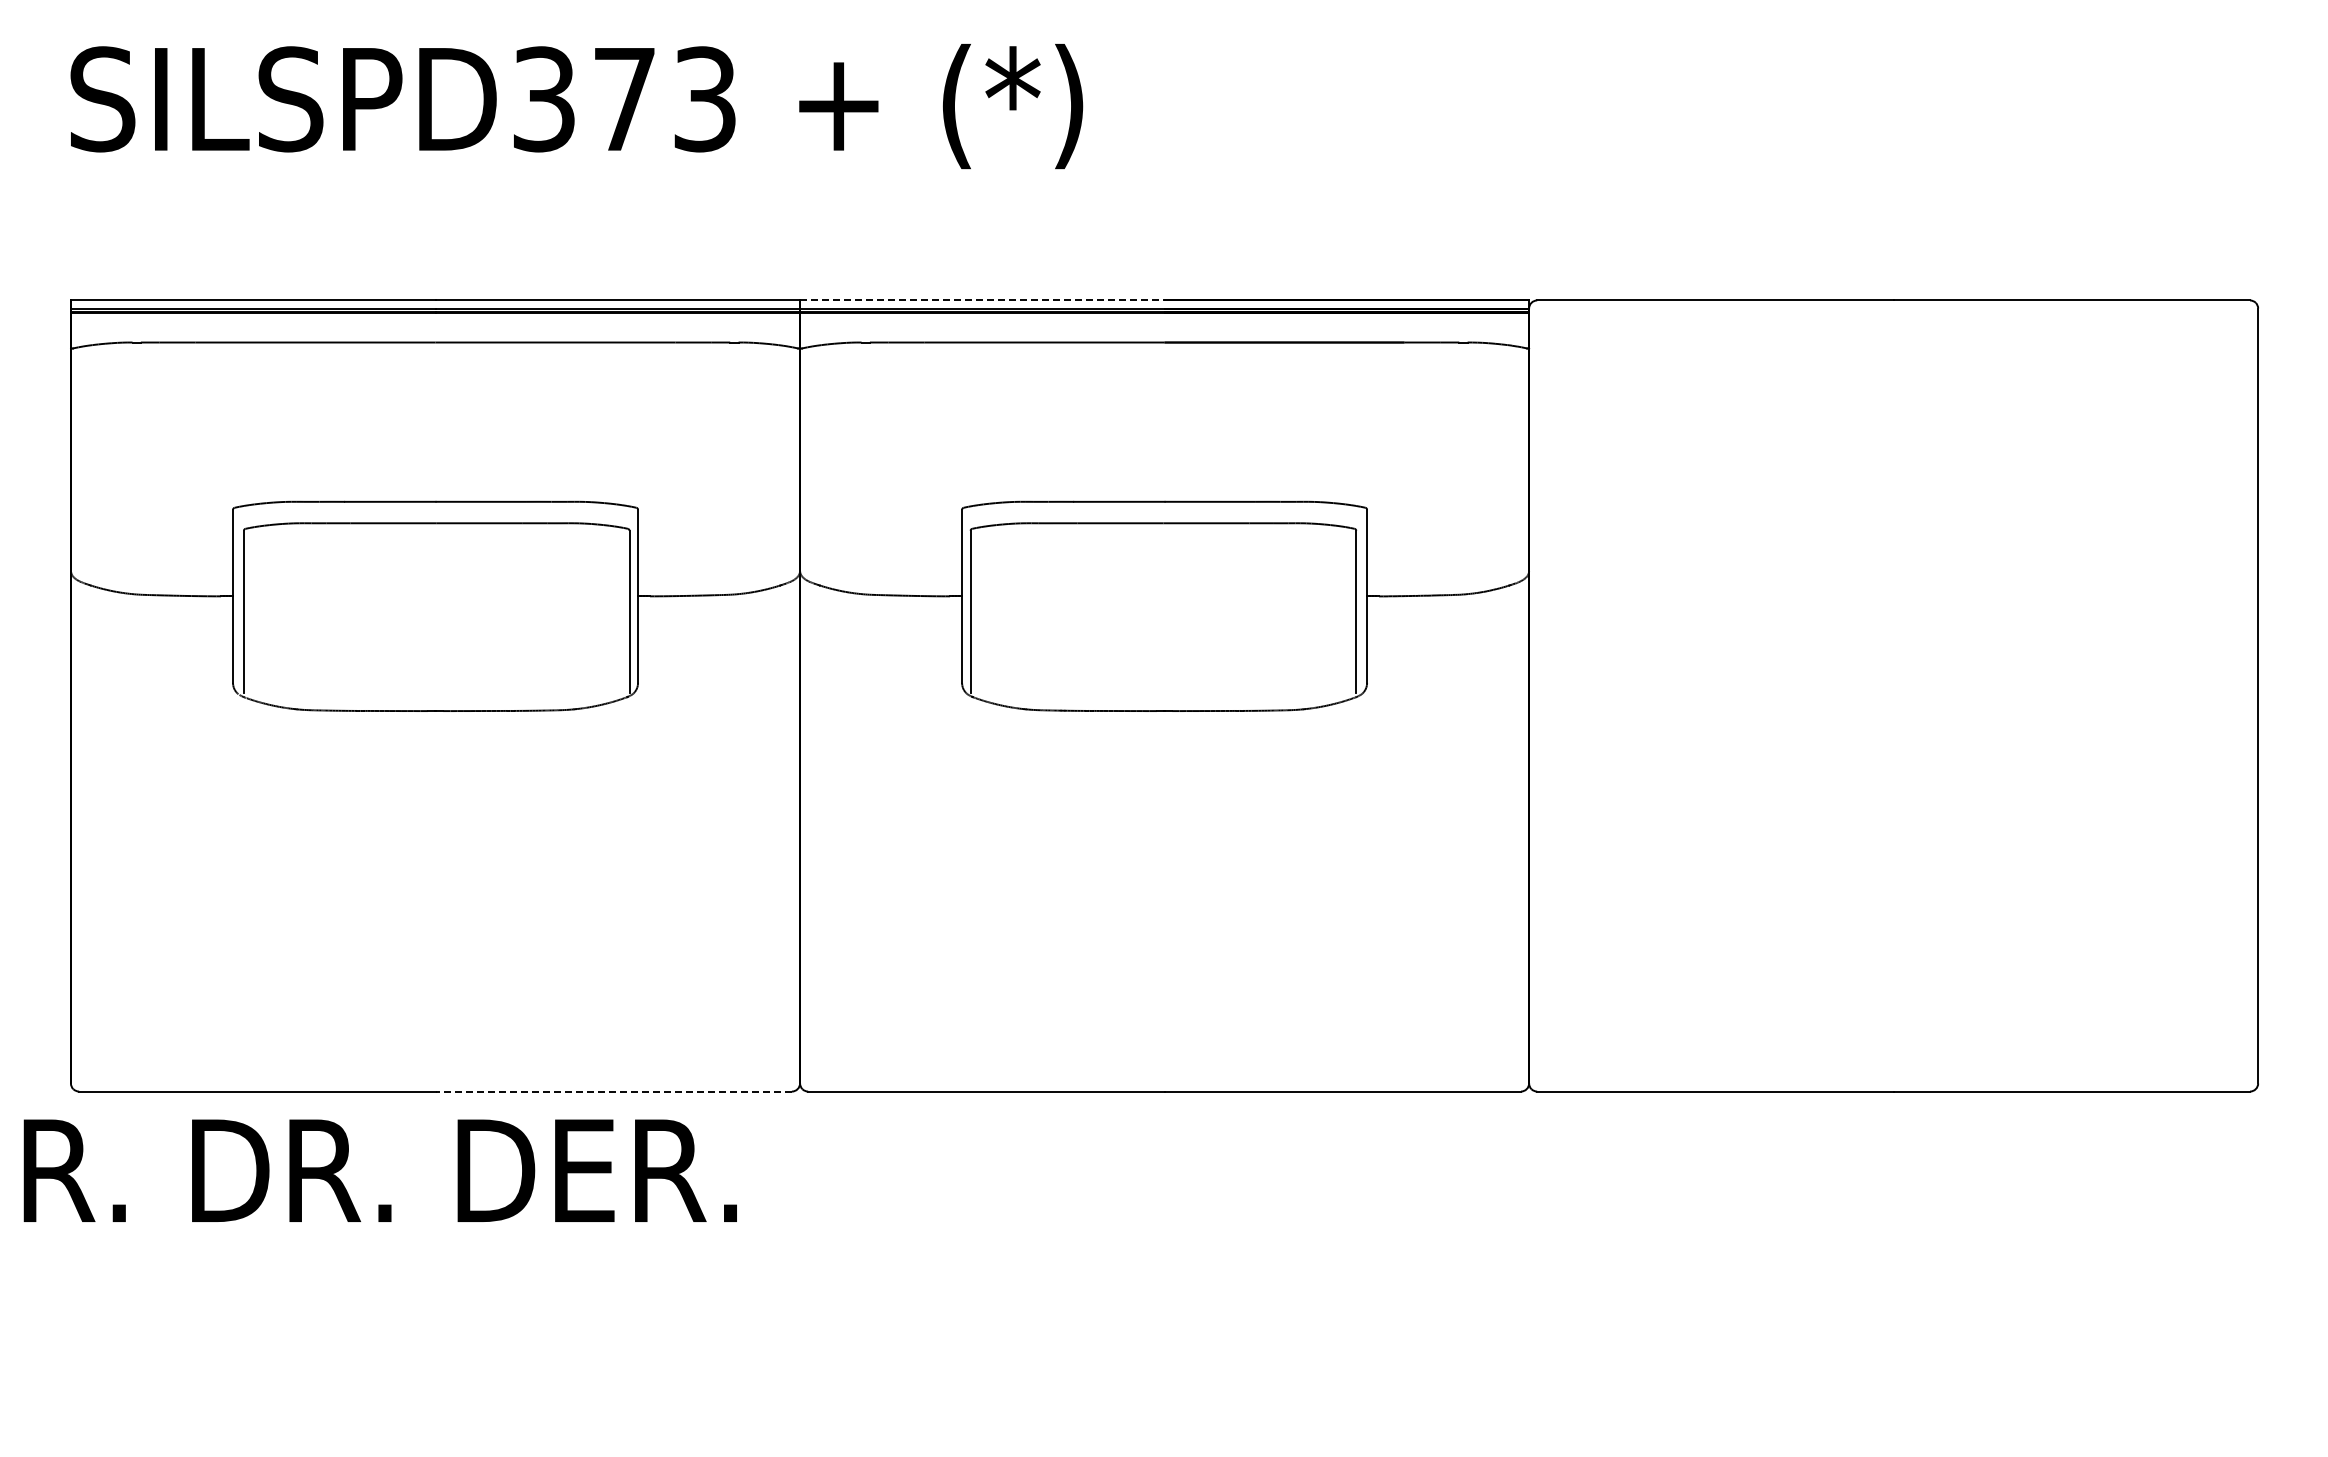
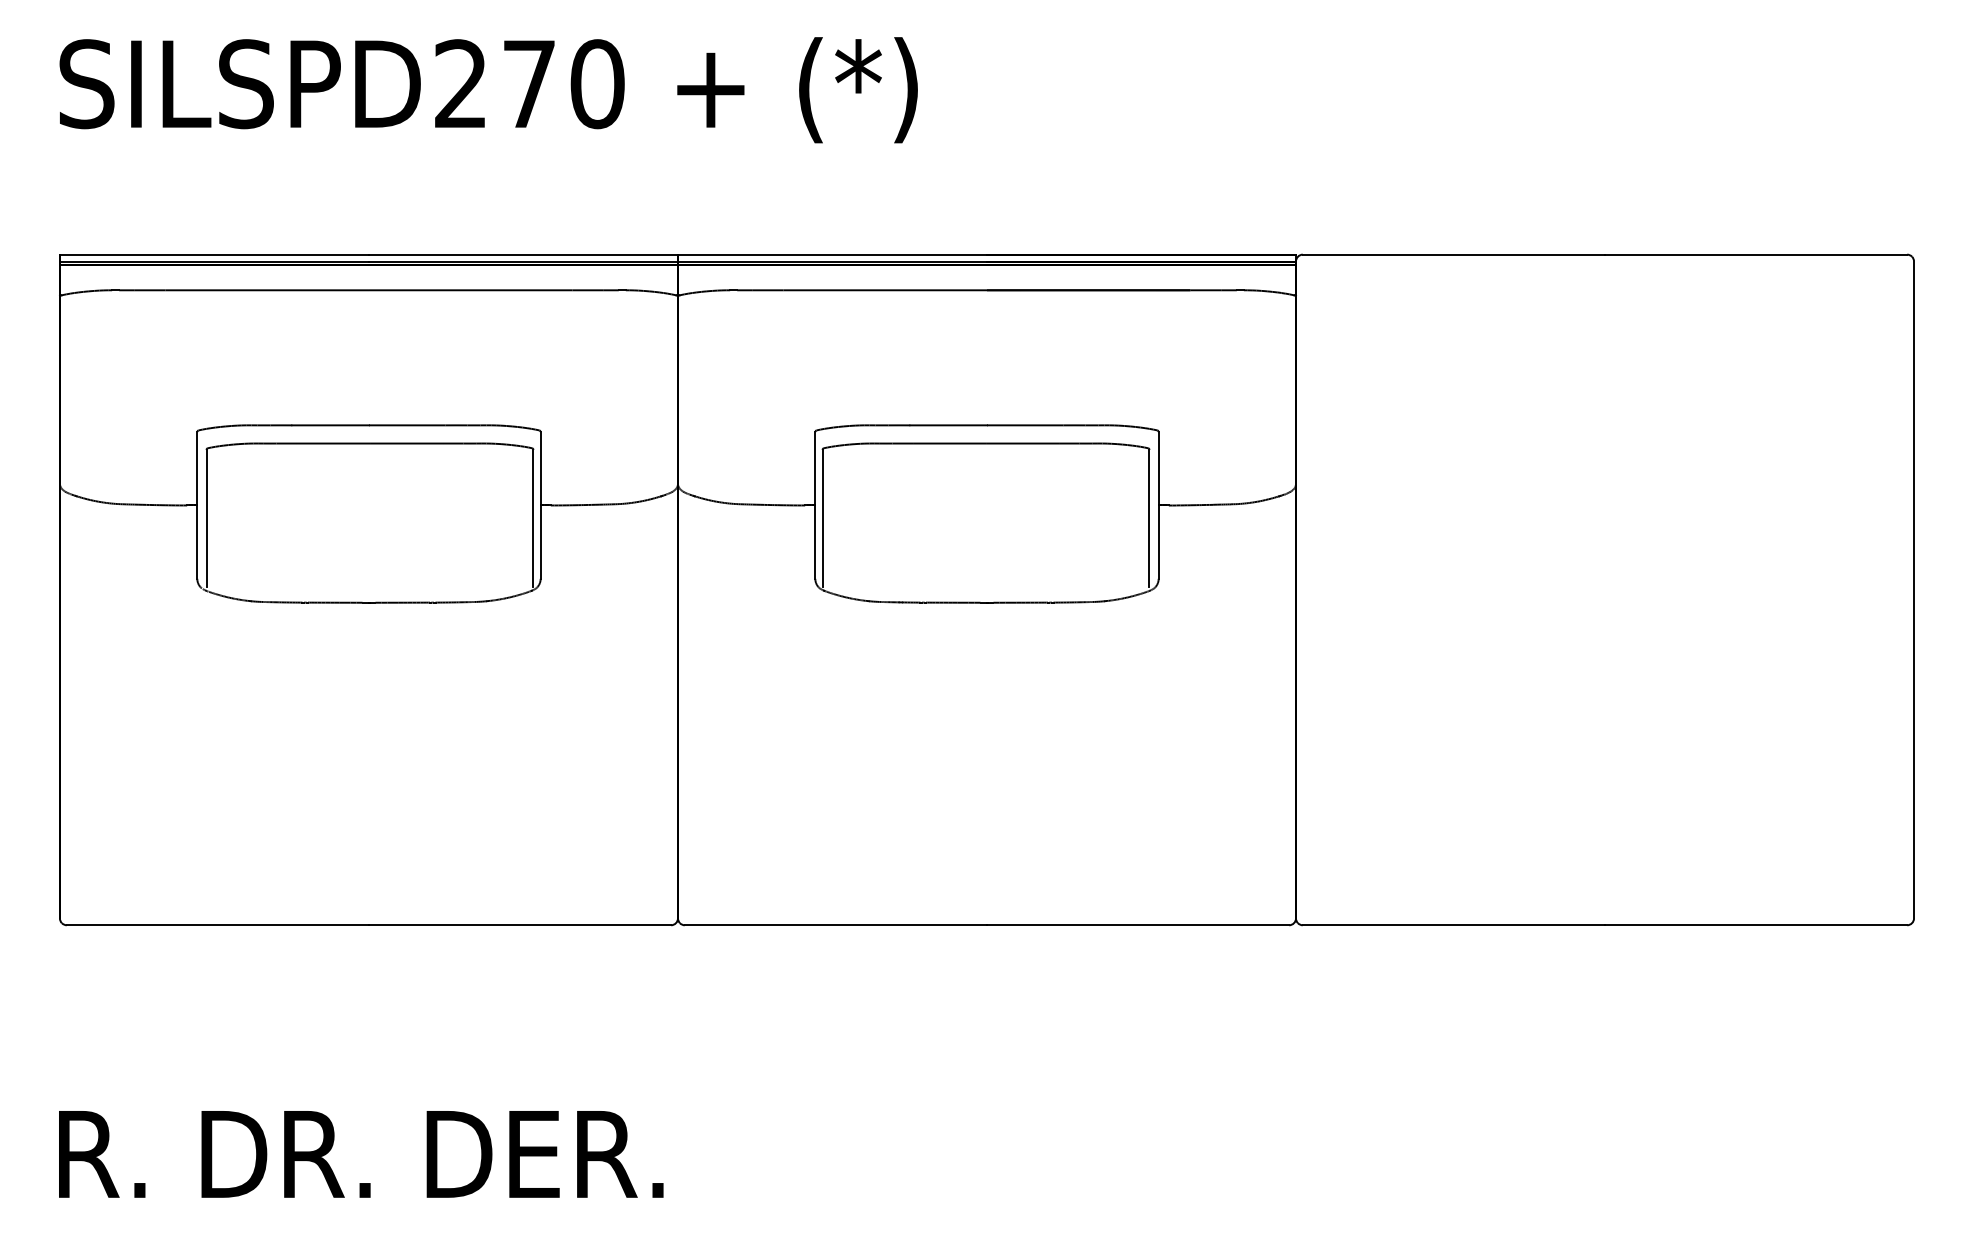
text: (625, 99) -> (530, 84), SILSPD373 -> SILSPD270
line: (982, 300) -> (832, 254), dashed -> solid
line: (613, 1091) -> (519, 925), dashed -> solid
text: (379, 1170) -> (360, 1154), moved

